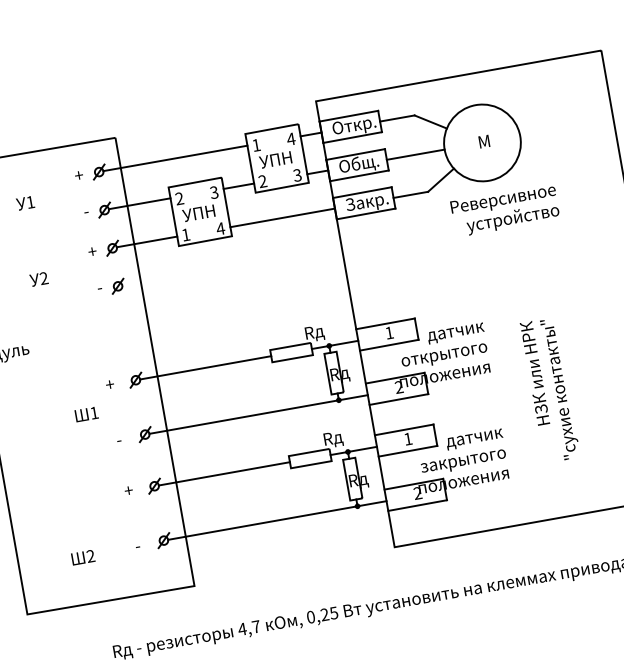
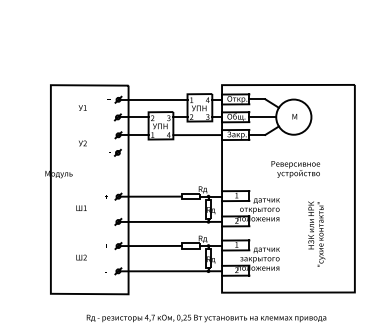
text: (504, 210) -> (295, 169), moved
text: (549, 388) -> (316, 233), moved
text: (86, 412) -> (81, 207), moved
text: (82, 557) -> (81, 257), moved

